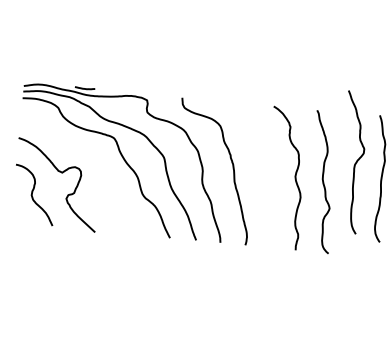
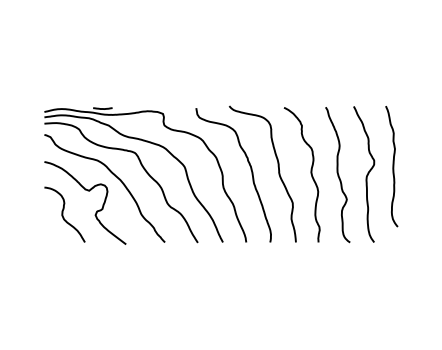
curve: (90, 160) -> (114, 176), added
curve: (354, 162) -> (366, 174), moved
curve: (261, 174) -> (278, 173), added

